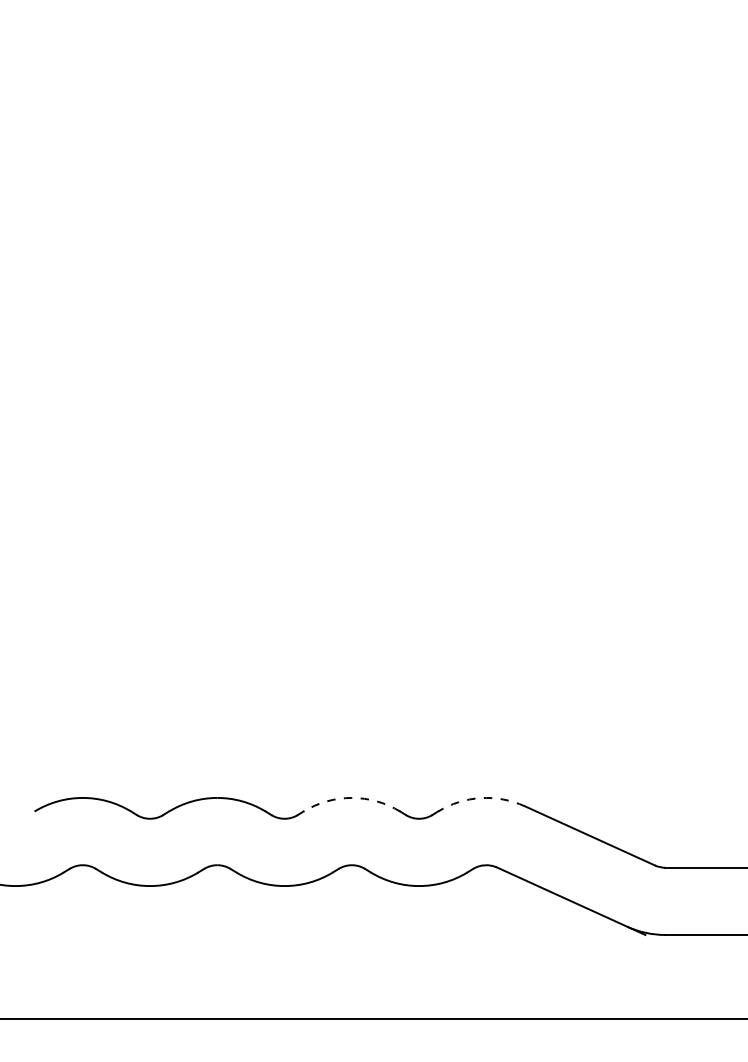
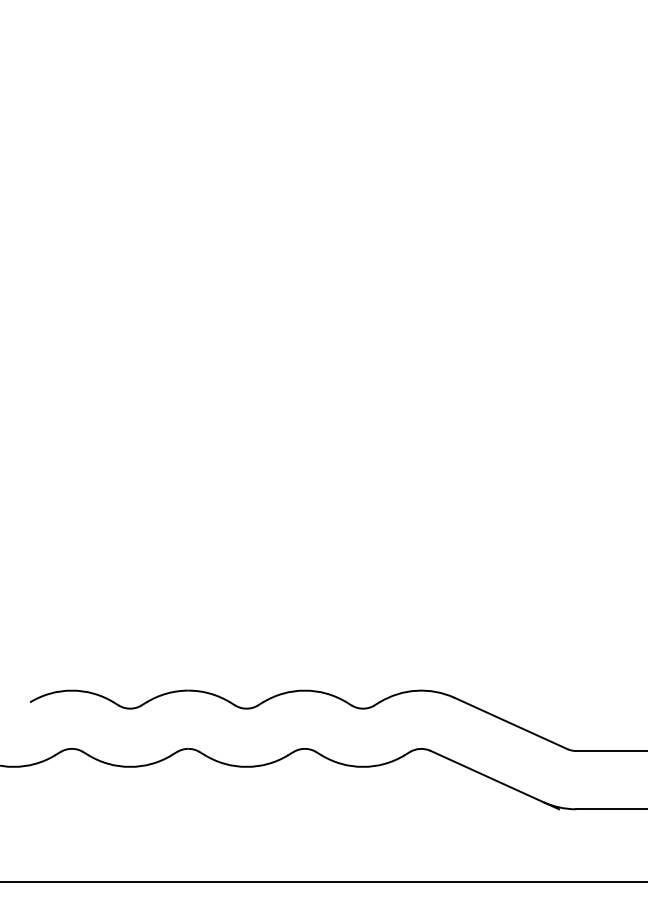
arc: (351, 797) -> (304, 690), dashed -> solid
arc: (480, 798) -> (416, 691), dashed -> solid

